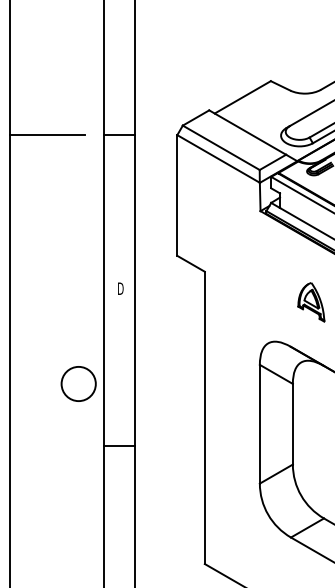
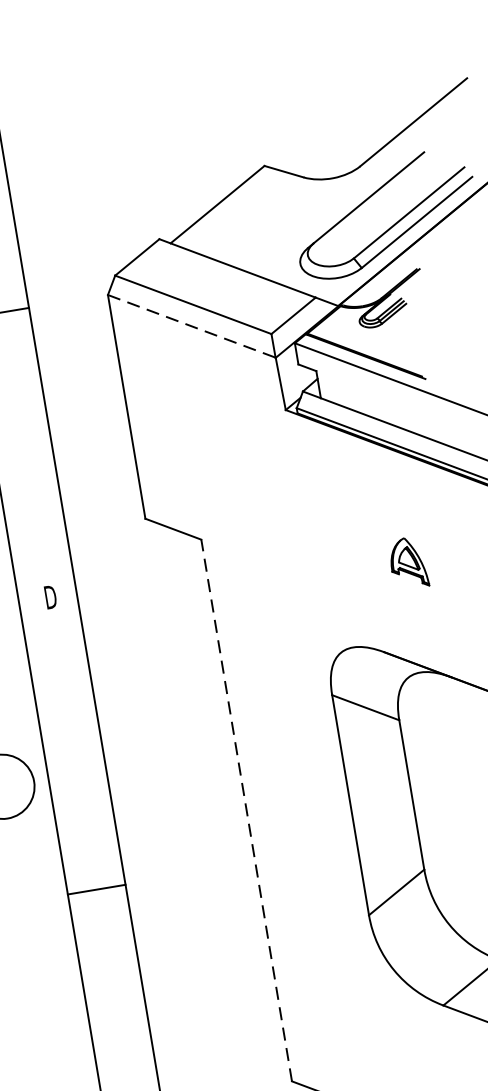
line: (218, 158) -> (191, 325), solid -> dashed
part: (311, 302) -> (408, 563), size x0.7
line: (204, 417) -> (245, 809), solid -> dashed

